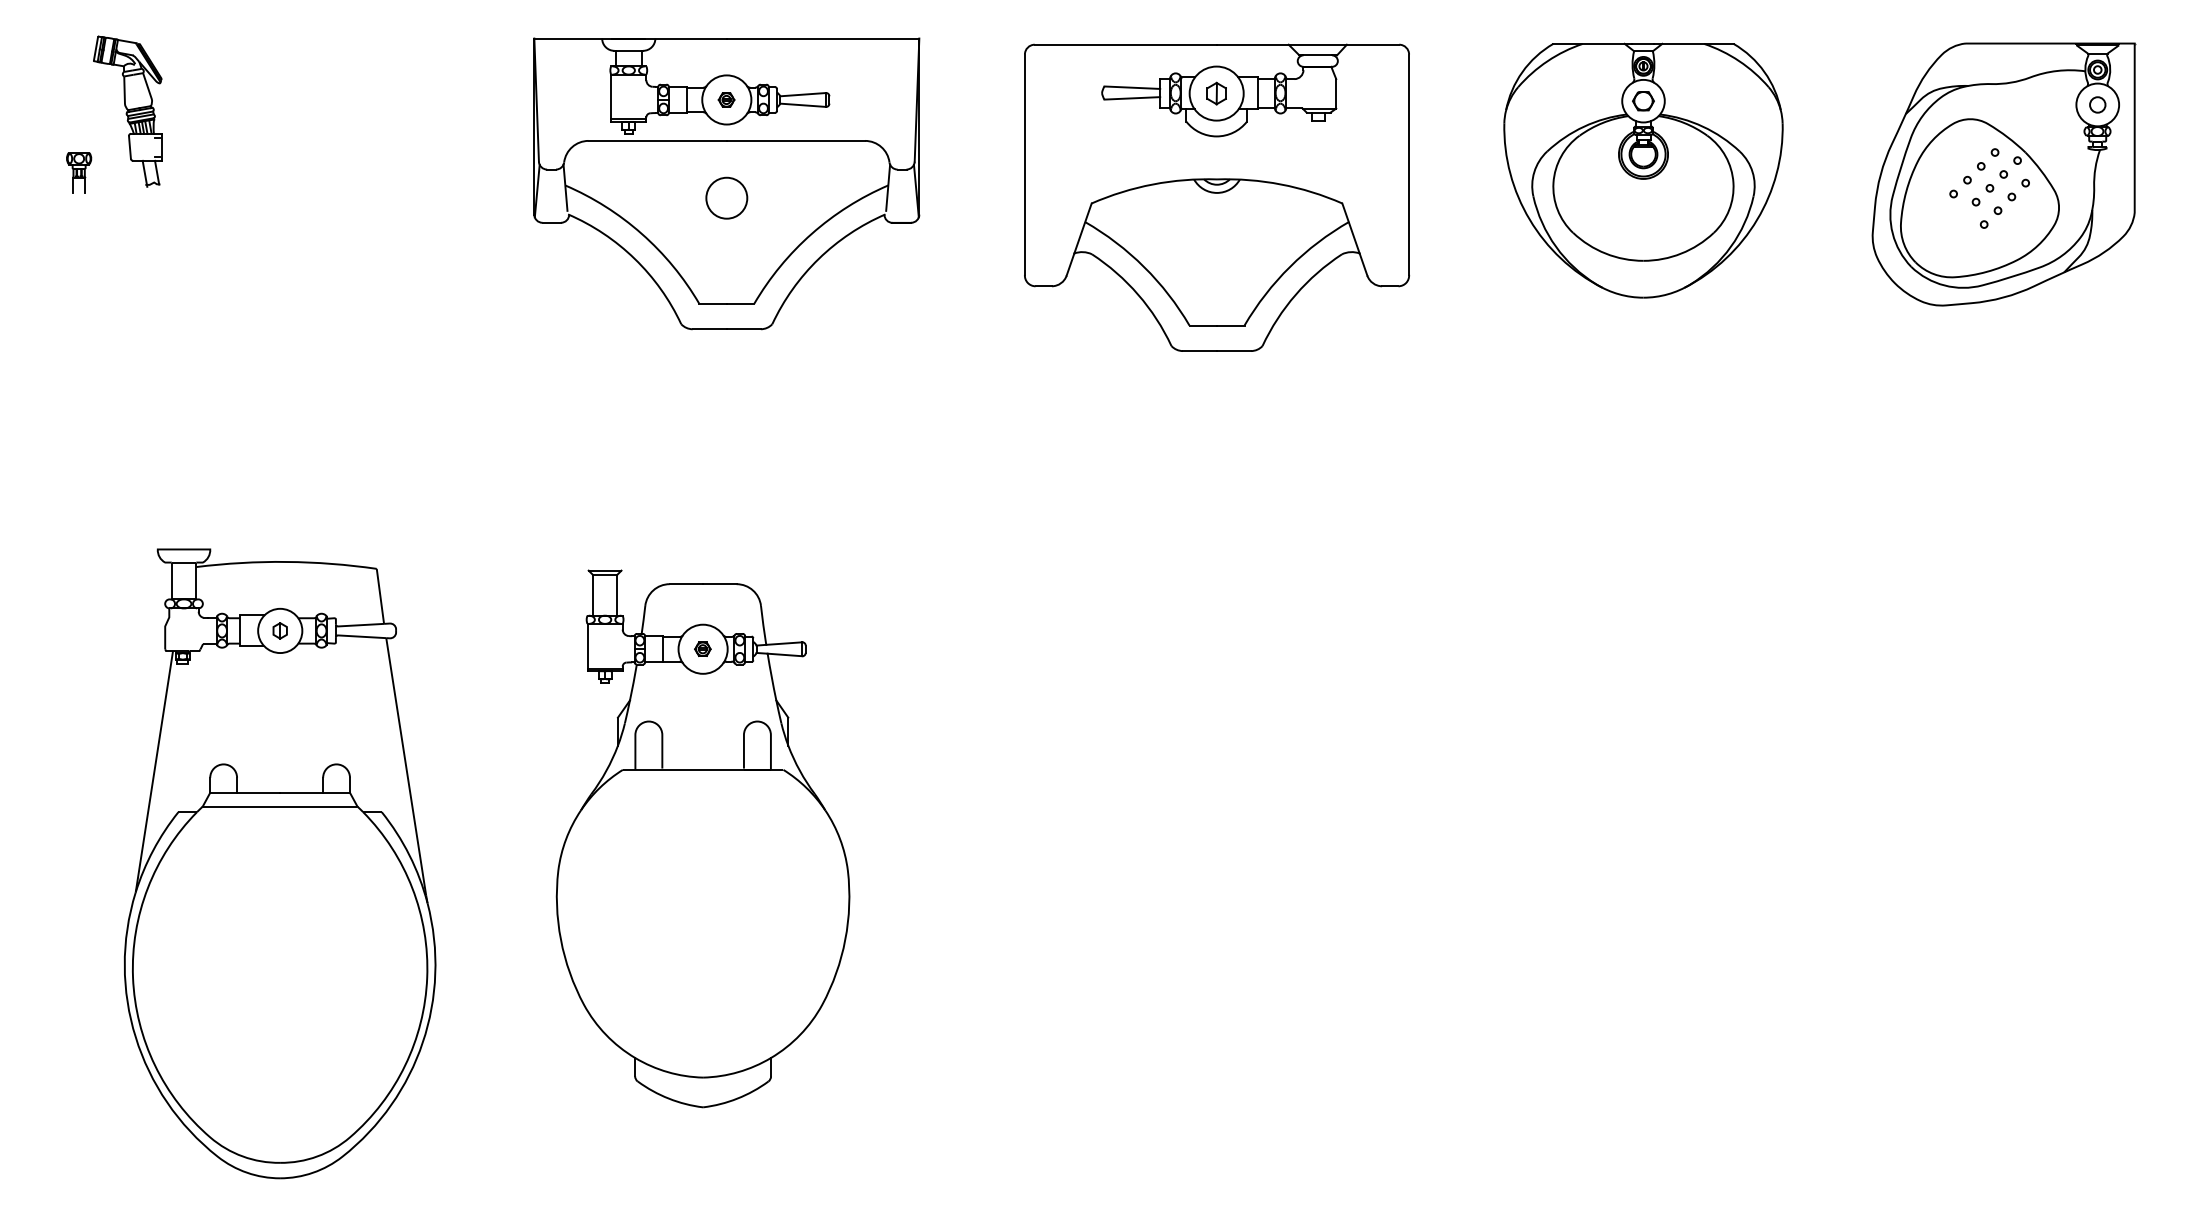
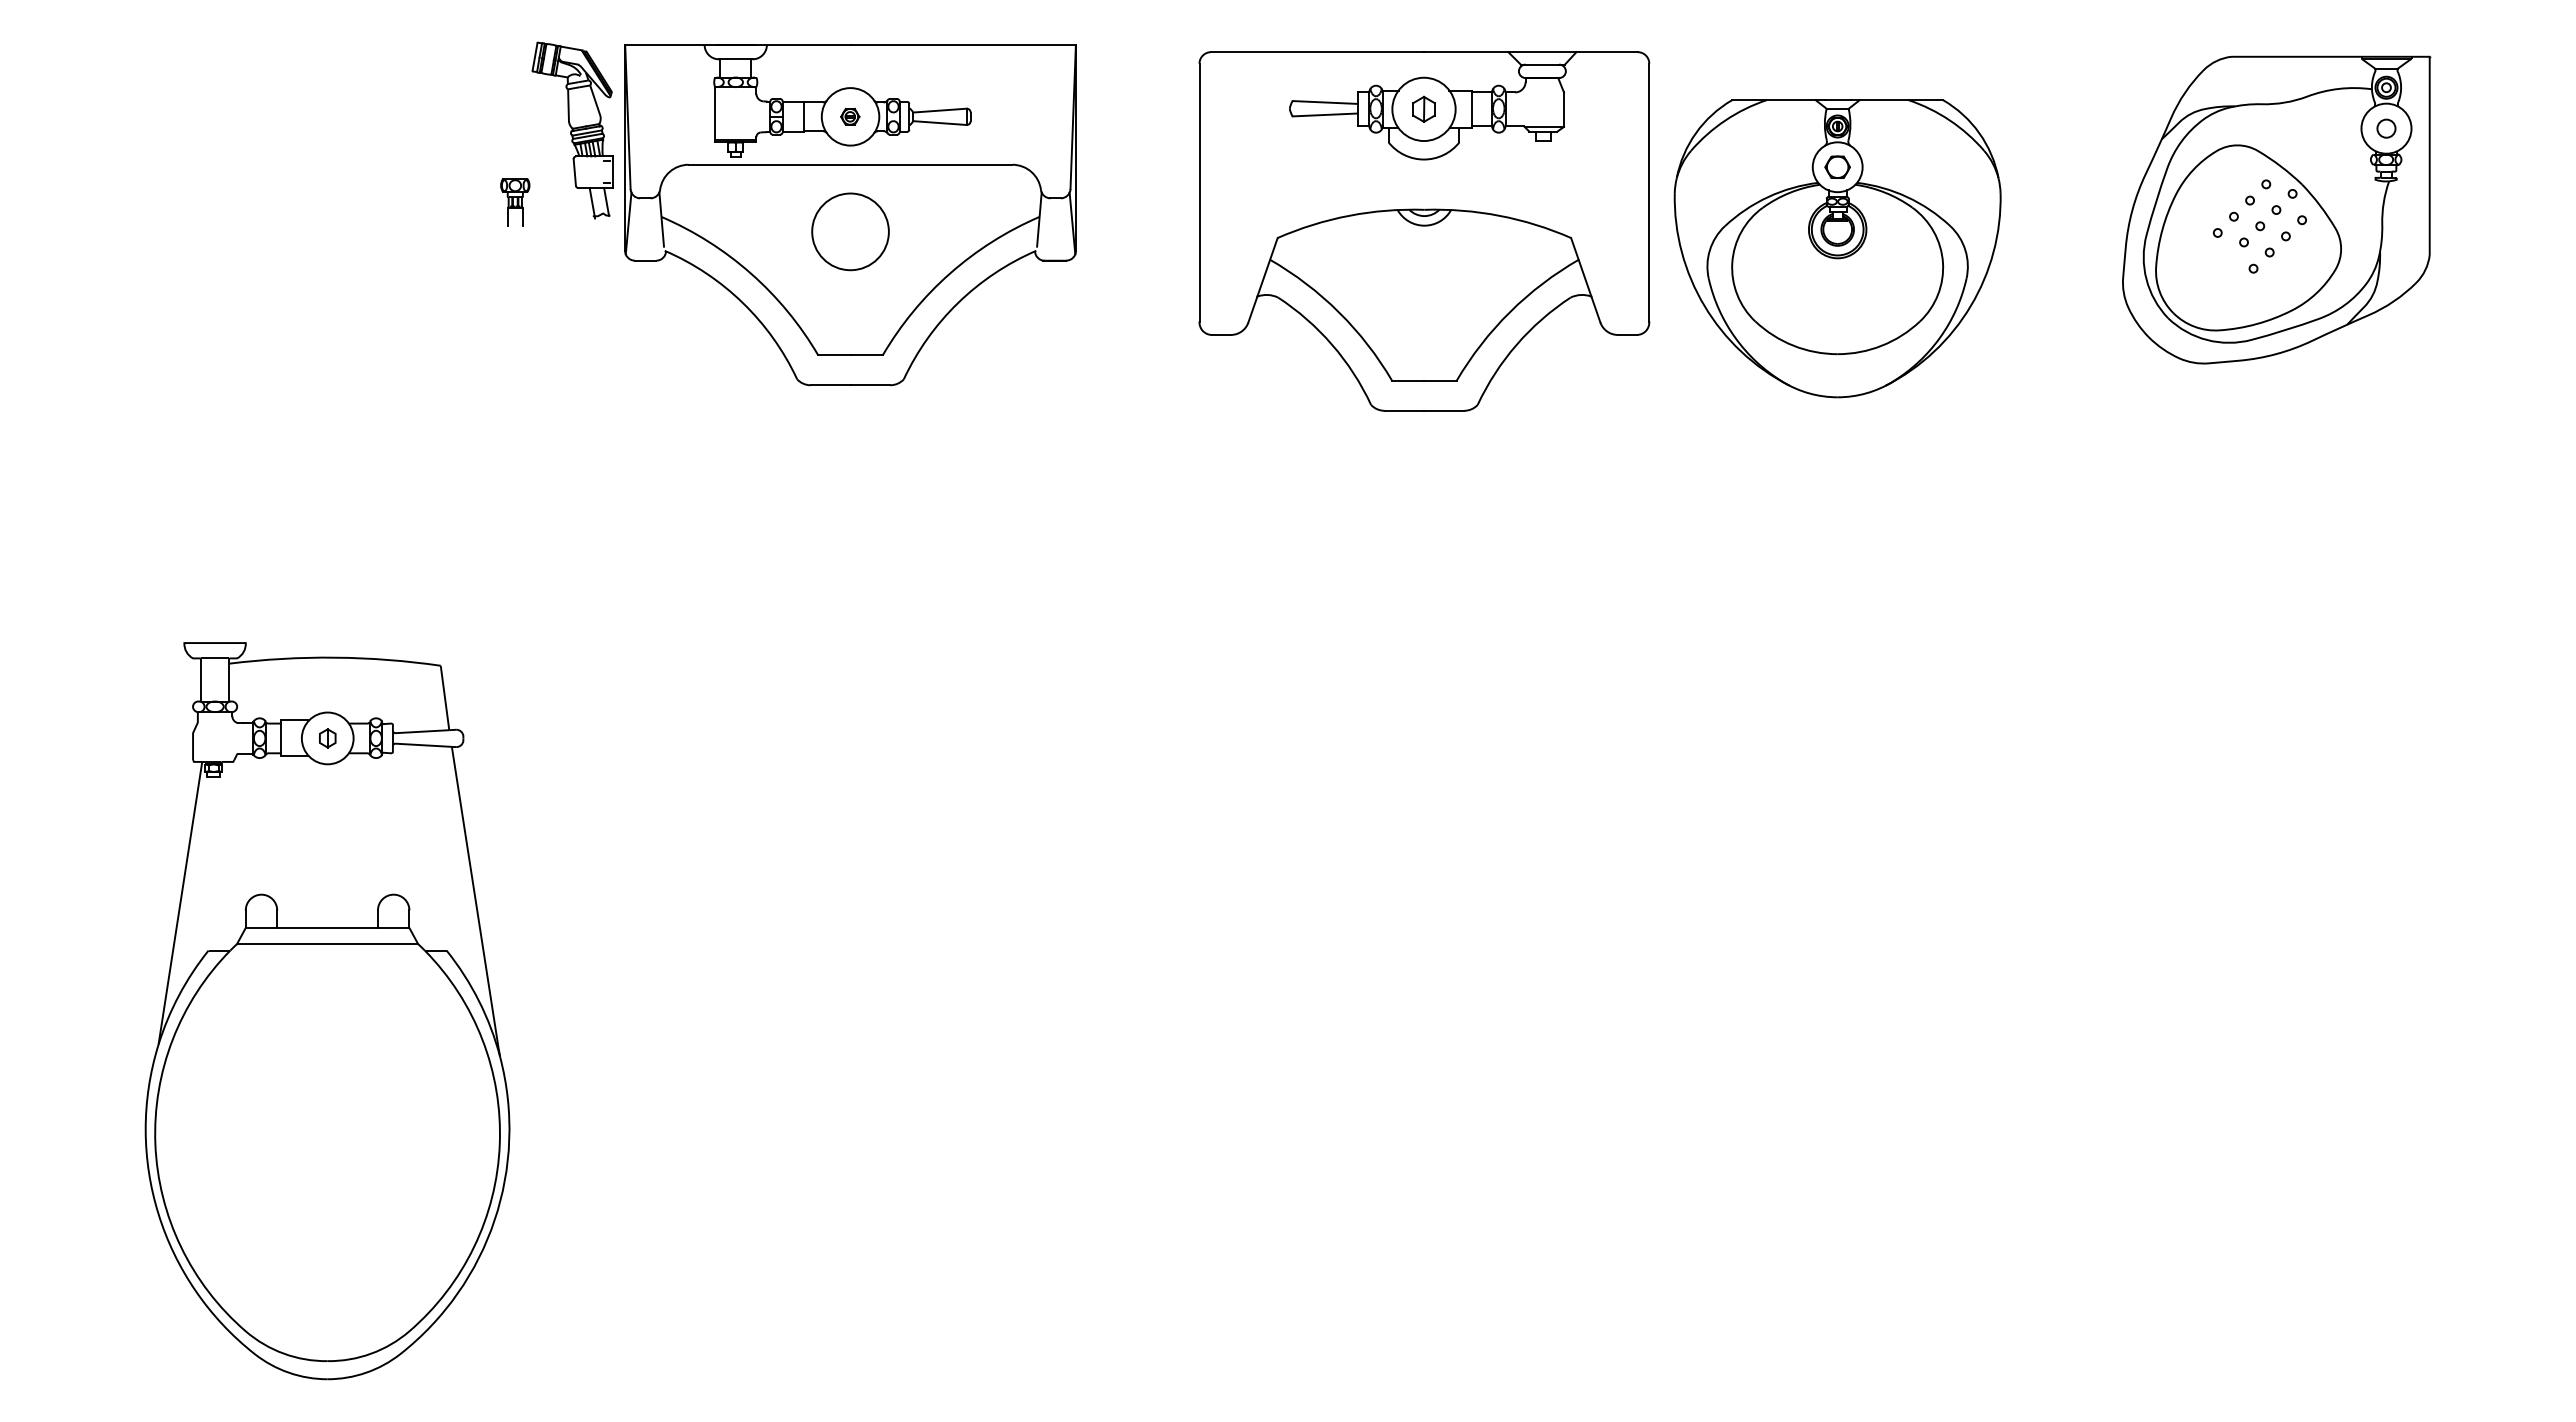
part: (126, 114) -> (570, 133), moved
part: (1643, 170) -> (1837, 248), moved
part: (2003, 173) -> (2276, 209), moved
circle: (726, 197) -> (850, 231), size x1.6
part: (702, 838) -> (822, 981), removed

